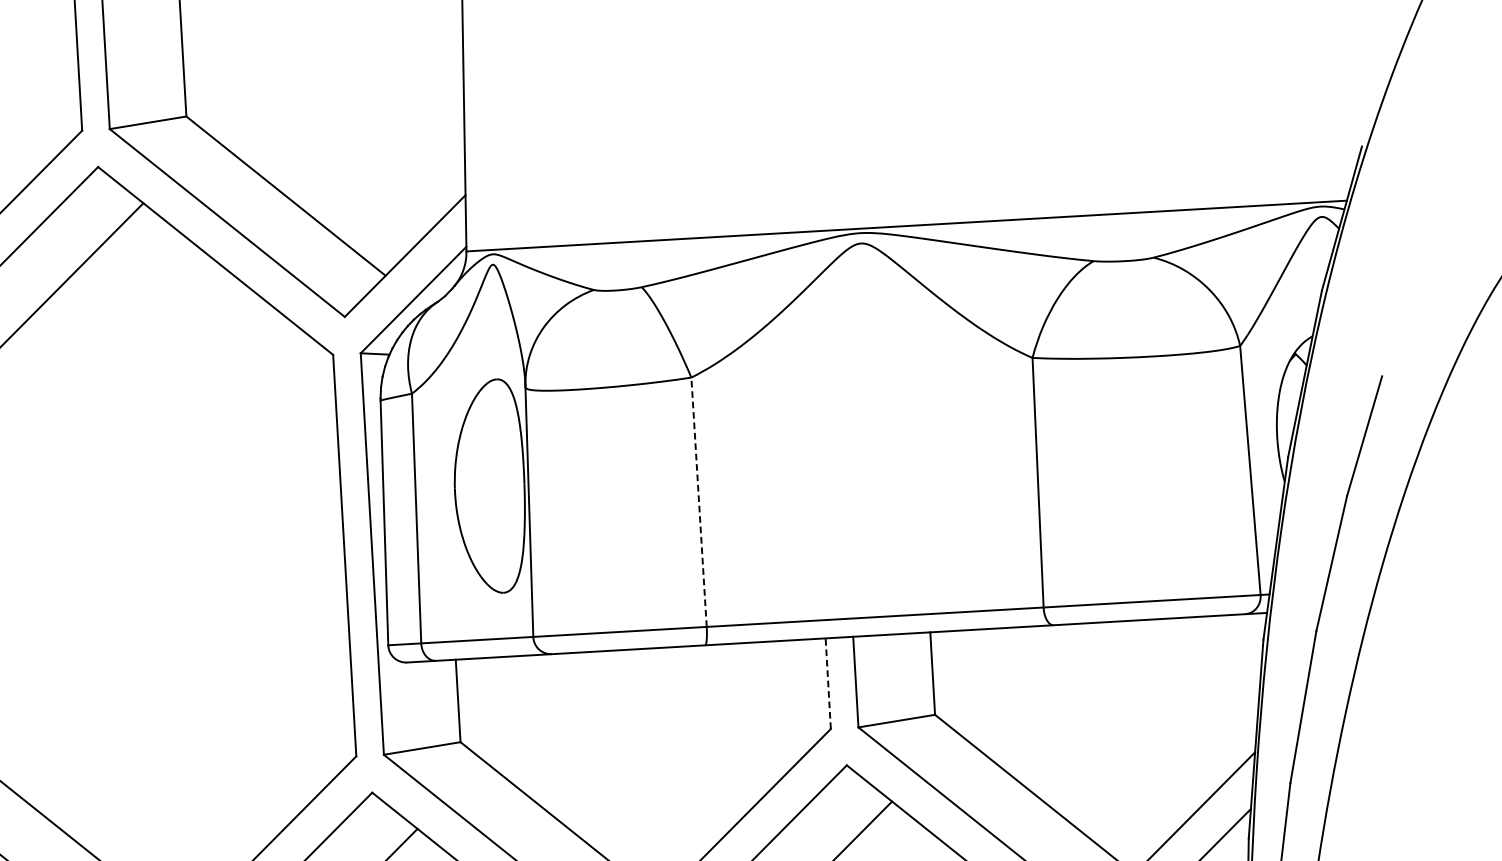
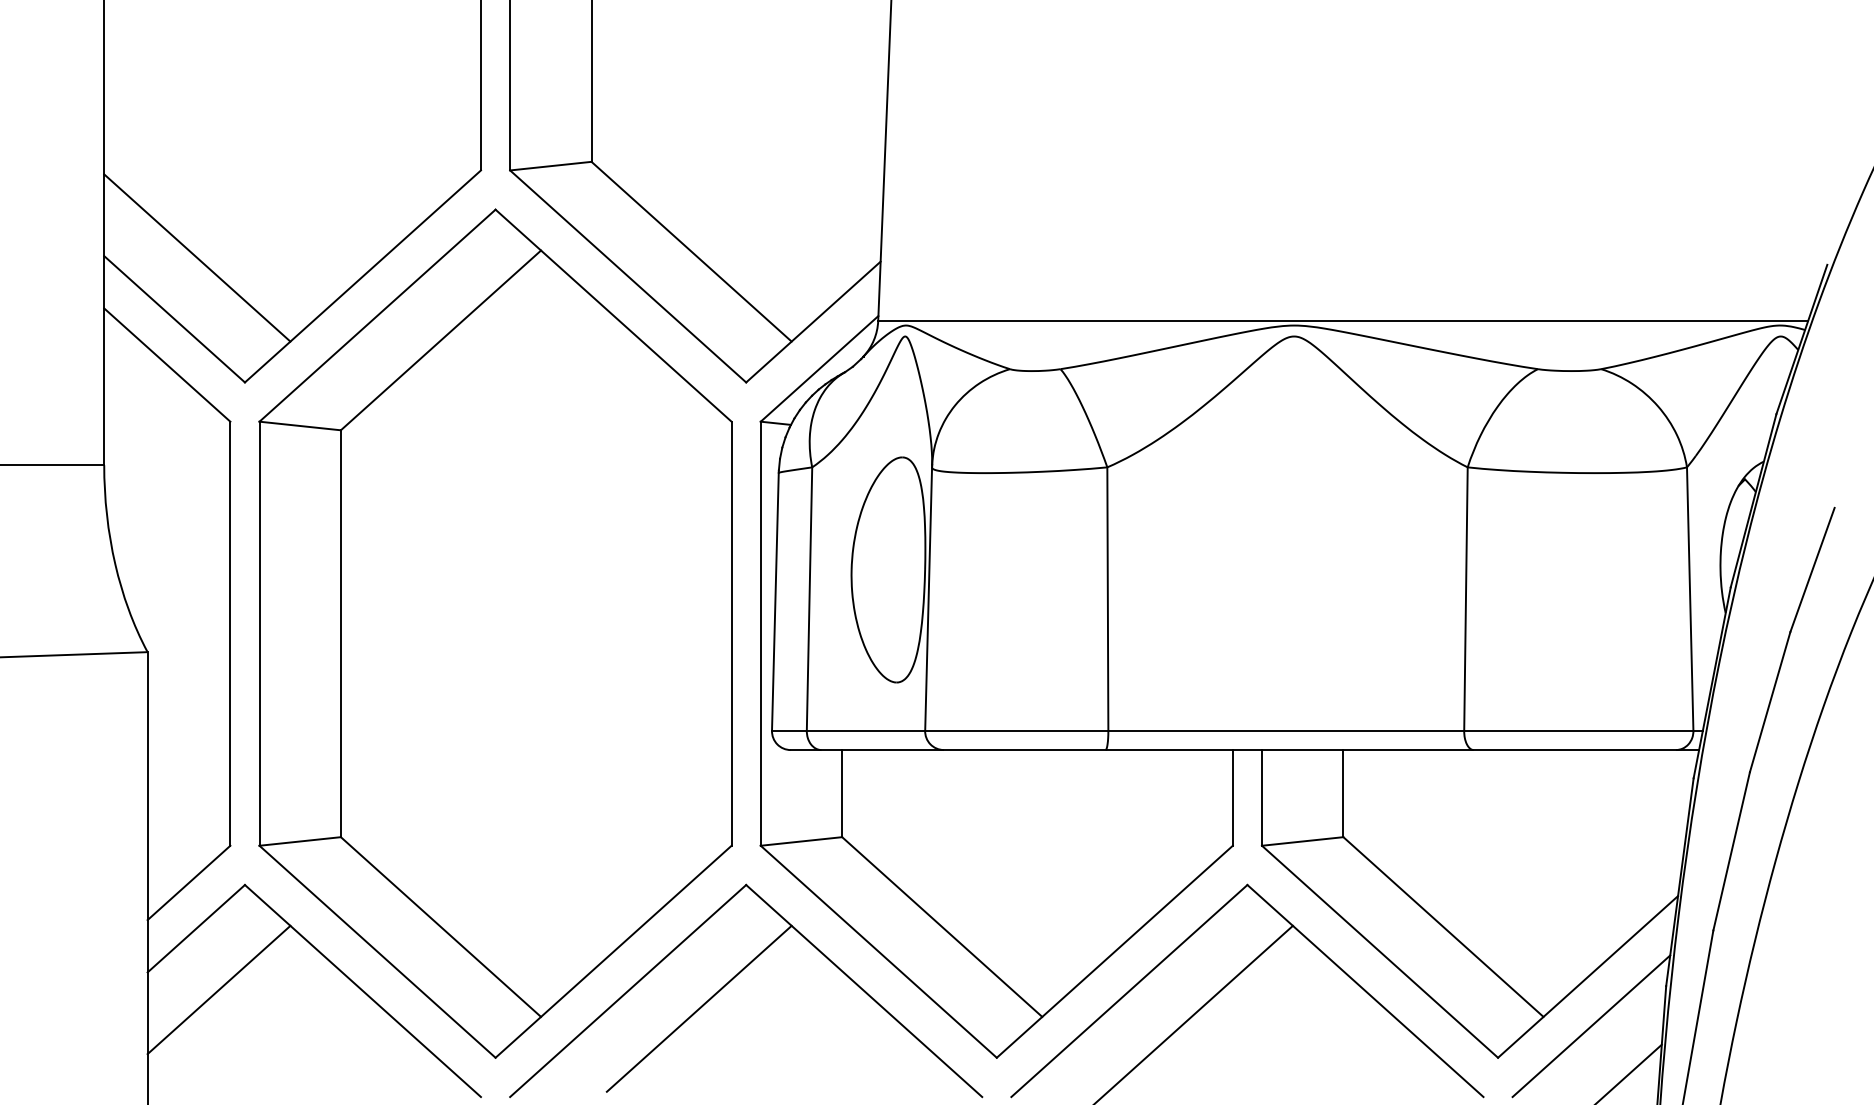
line: (698, 502) -> (1107, 599), dashed -> solid
line: (827, 683) -> (1232, 797), dashed -> solid

